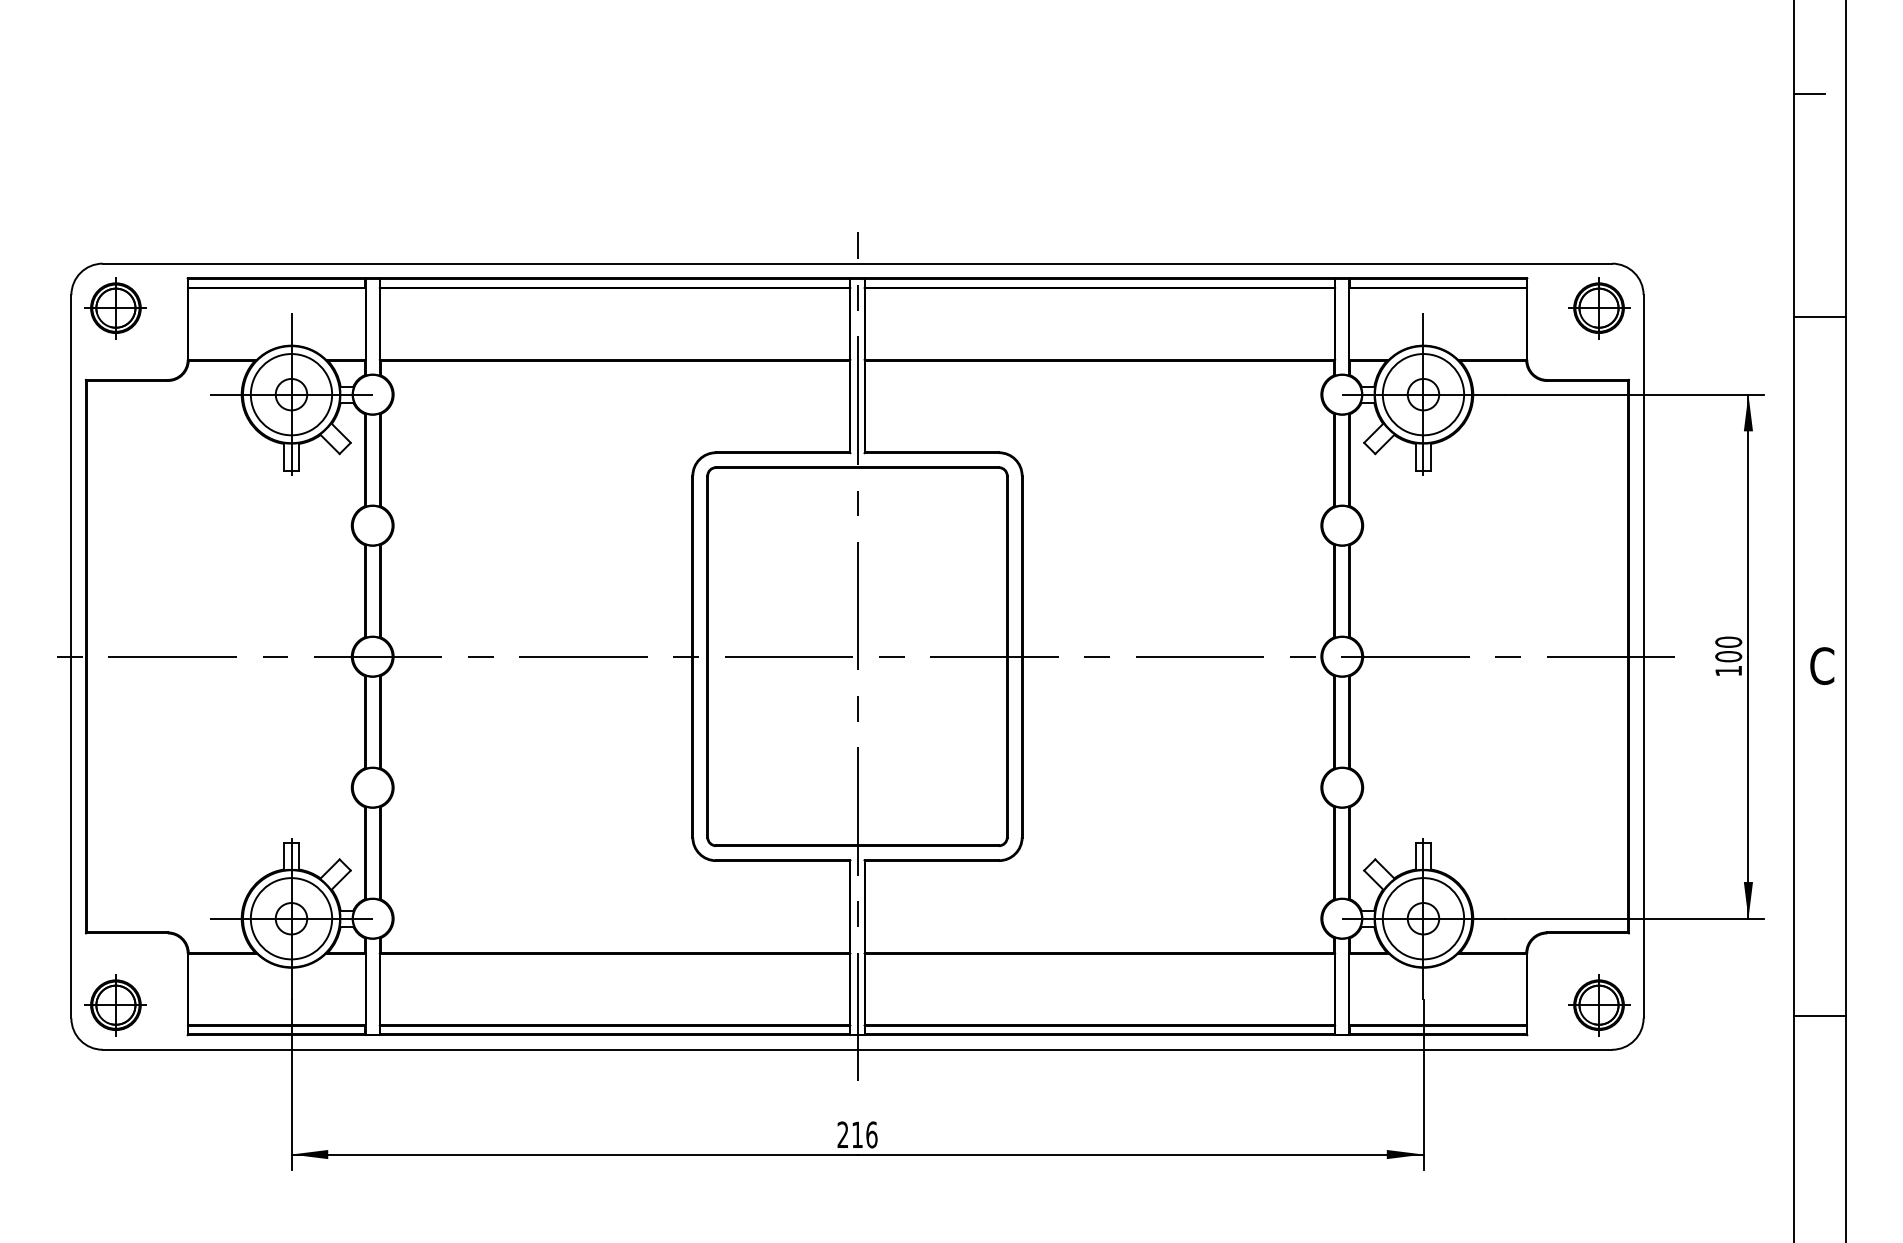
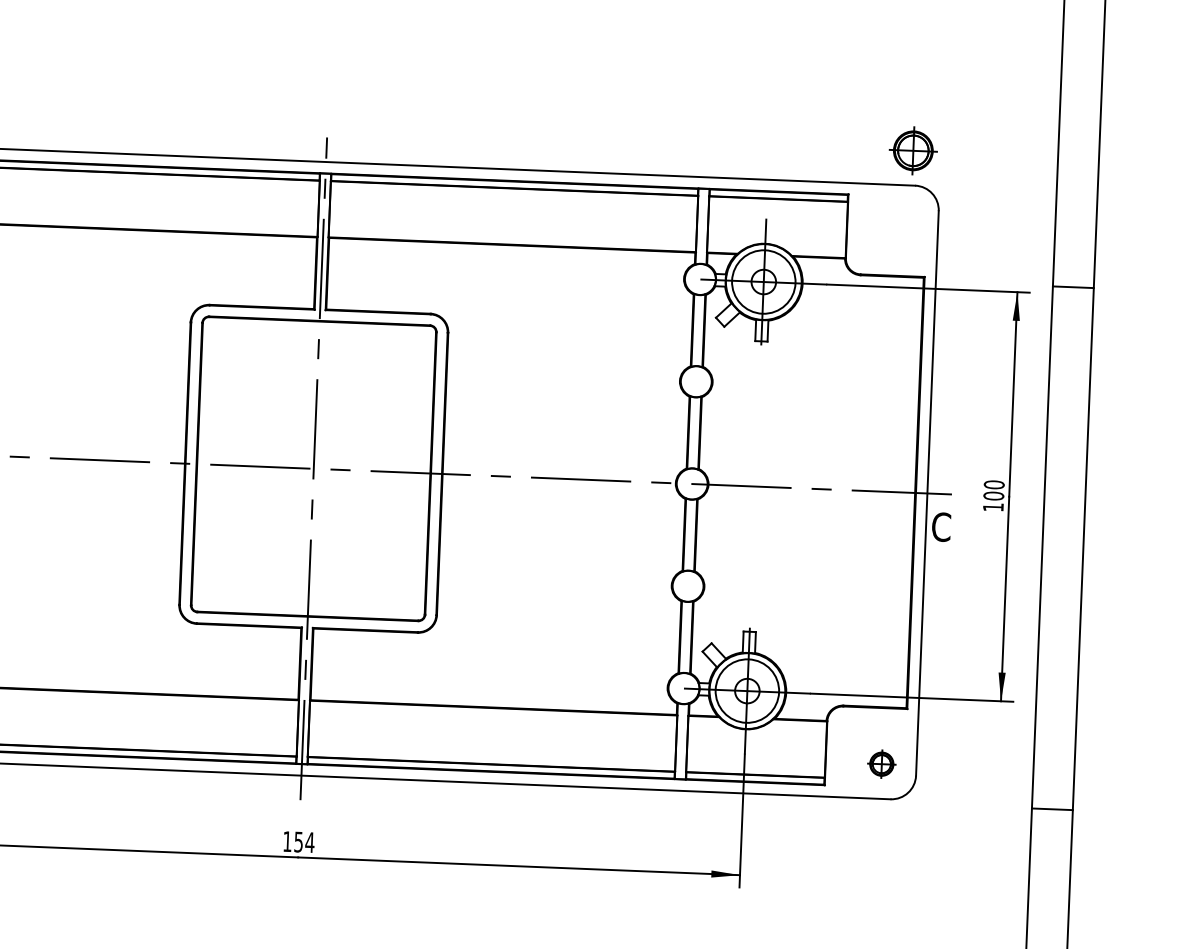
line: (1808, 94) -> (1073, 59), removed
part: (1599, 308) -> (913, 151), moved
line: (1819, 317) -> (1073, 287), moved
text: (1822, 665) -> (941, 526), moved
part: (1599, 1005) -> (882, 764), size x0.6
line: (1819, 1016) -> (1052, 809), moved
text: (857, 1134) -> (298, 841), 216 -> 154

